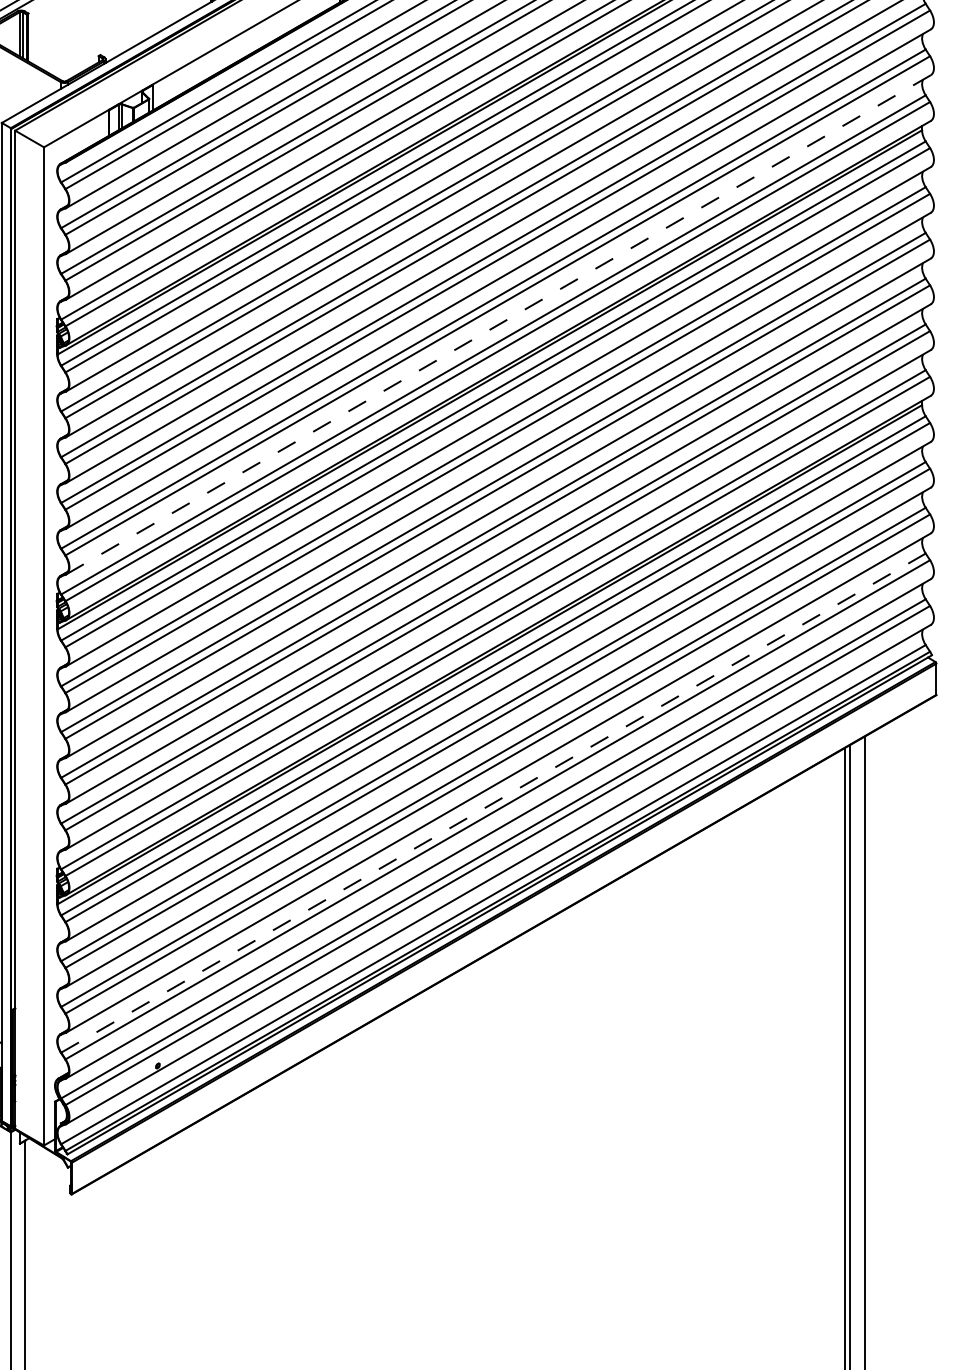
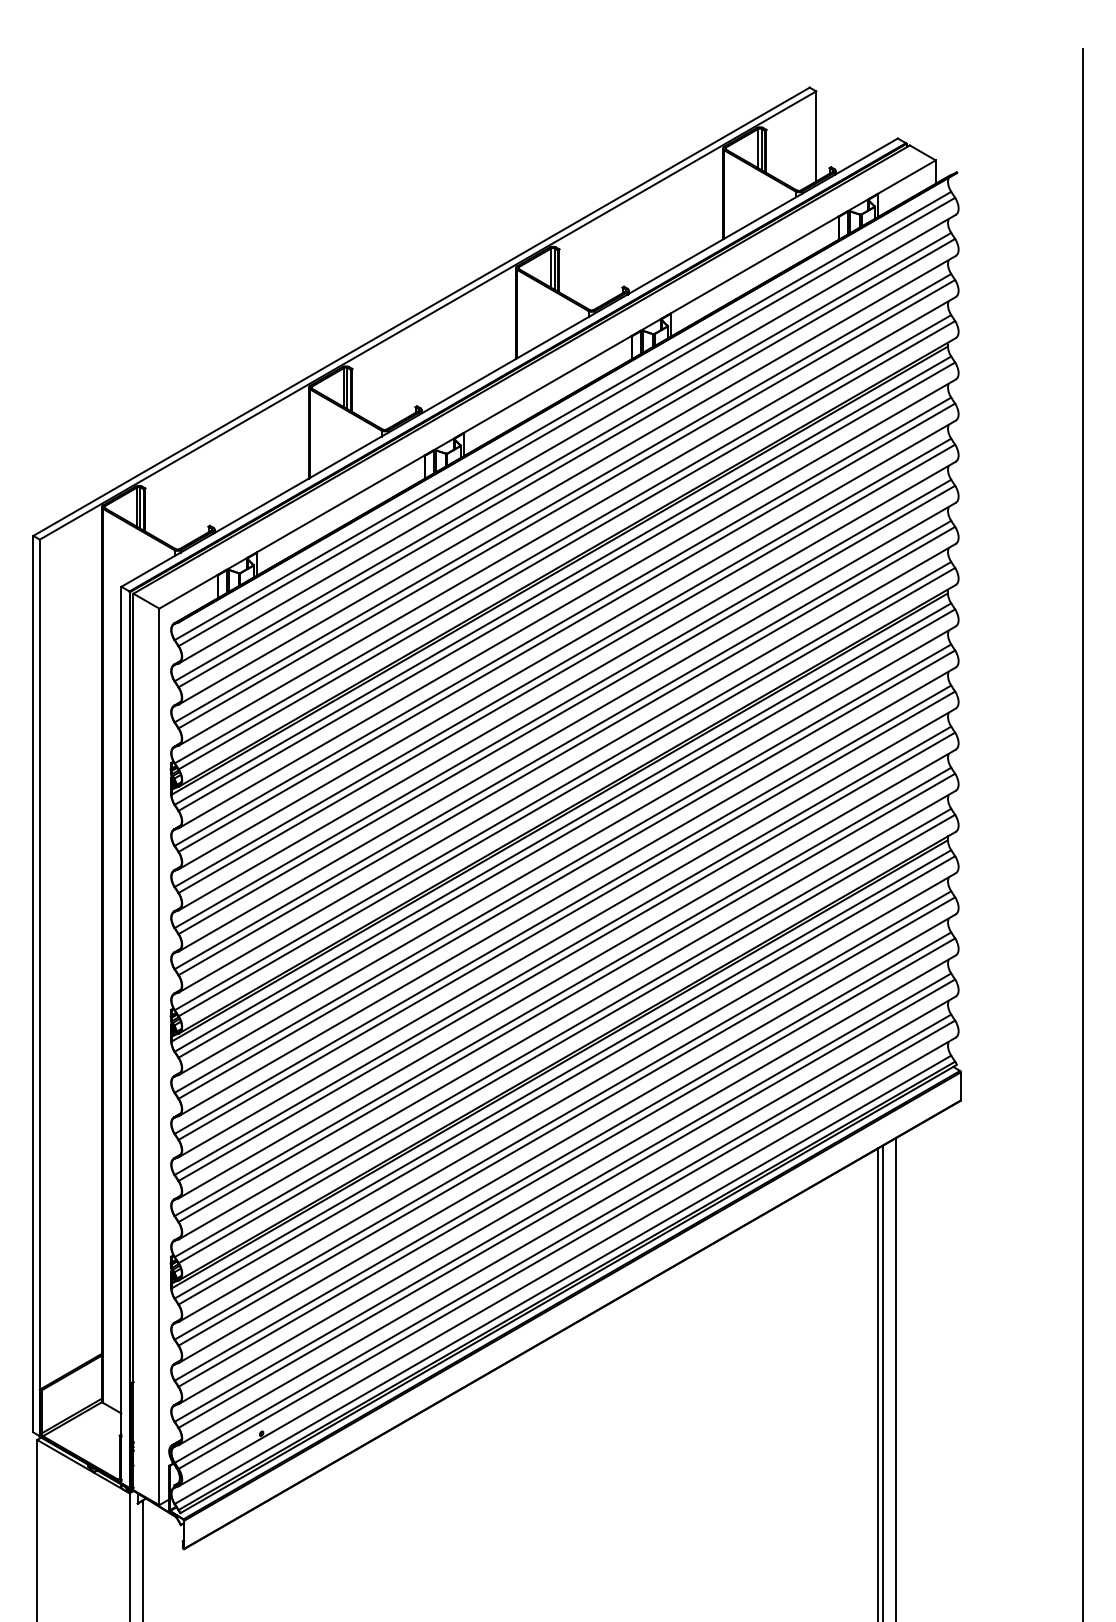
line: (498, 325) -> (567, 768), dashed -> solid
line: (494, 802) -> (563, 1197), dashed -> solid

